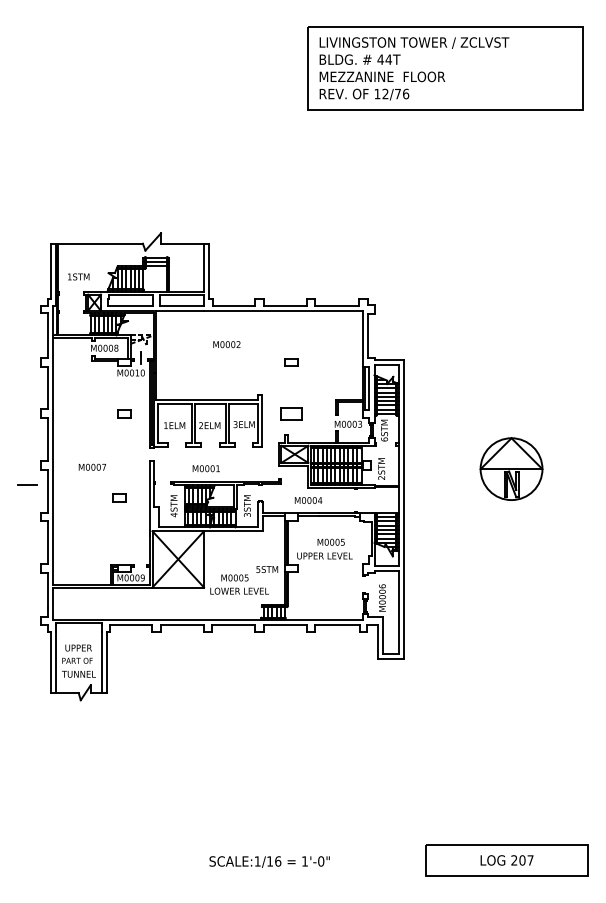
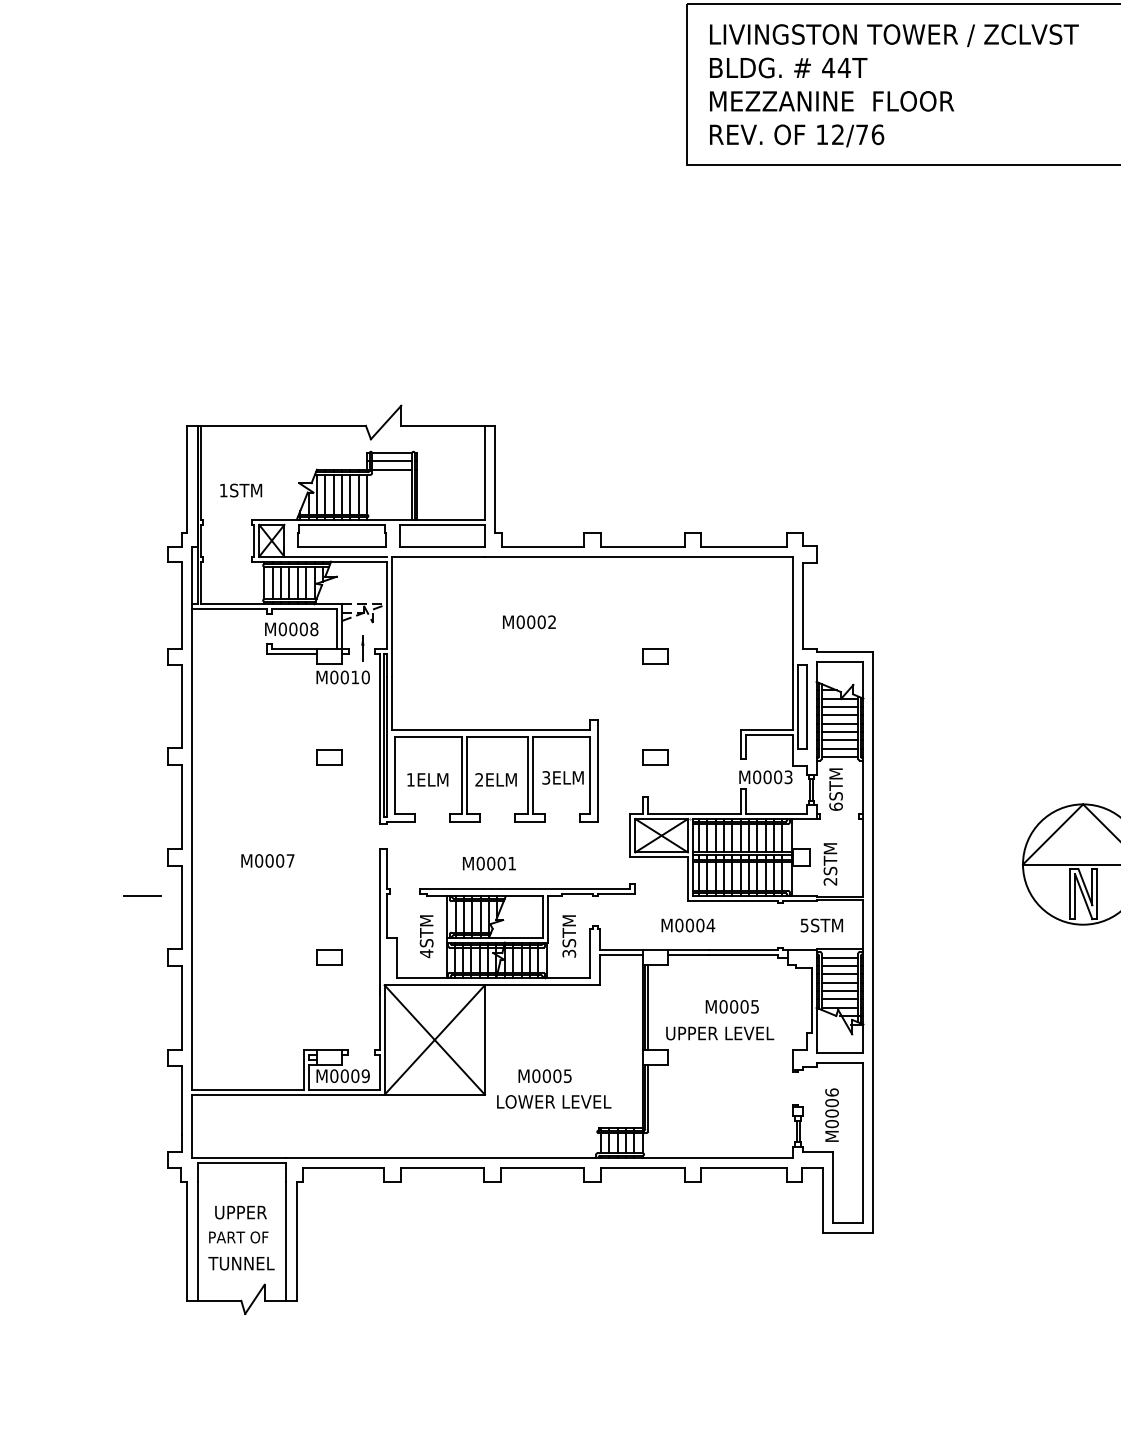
part: (291, 413) -> (655, 756), size x0.62
part: (119, 497) -> (330, 956), moved
text: (267, 569) -> (822, 925), moved

